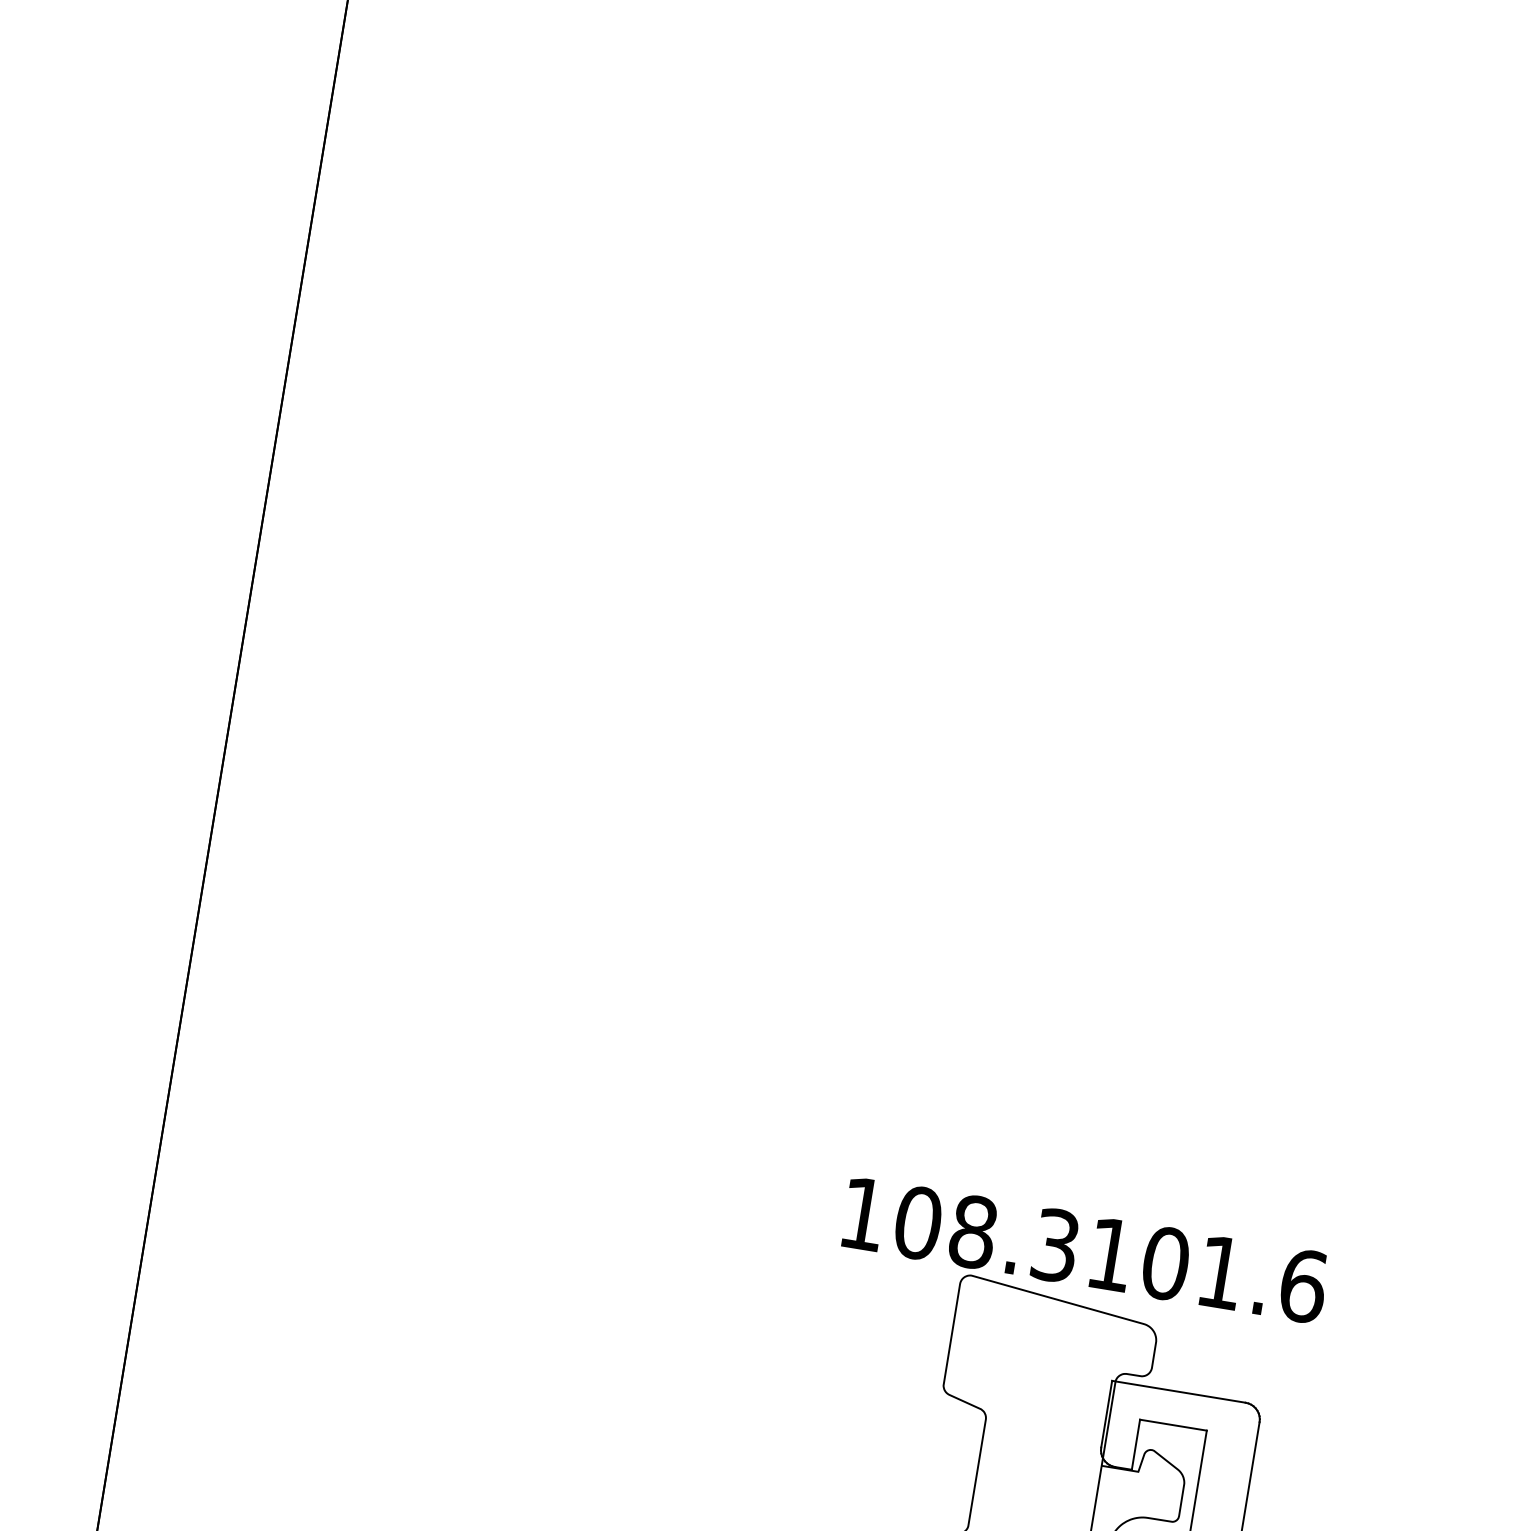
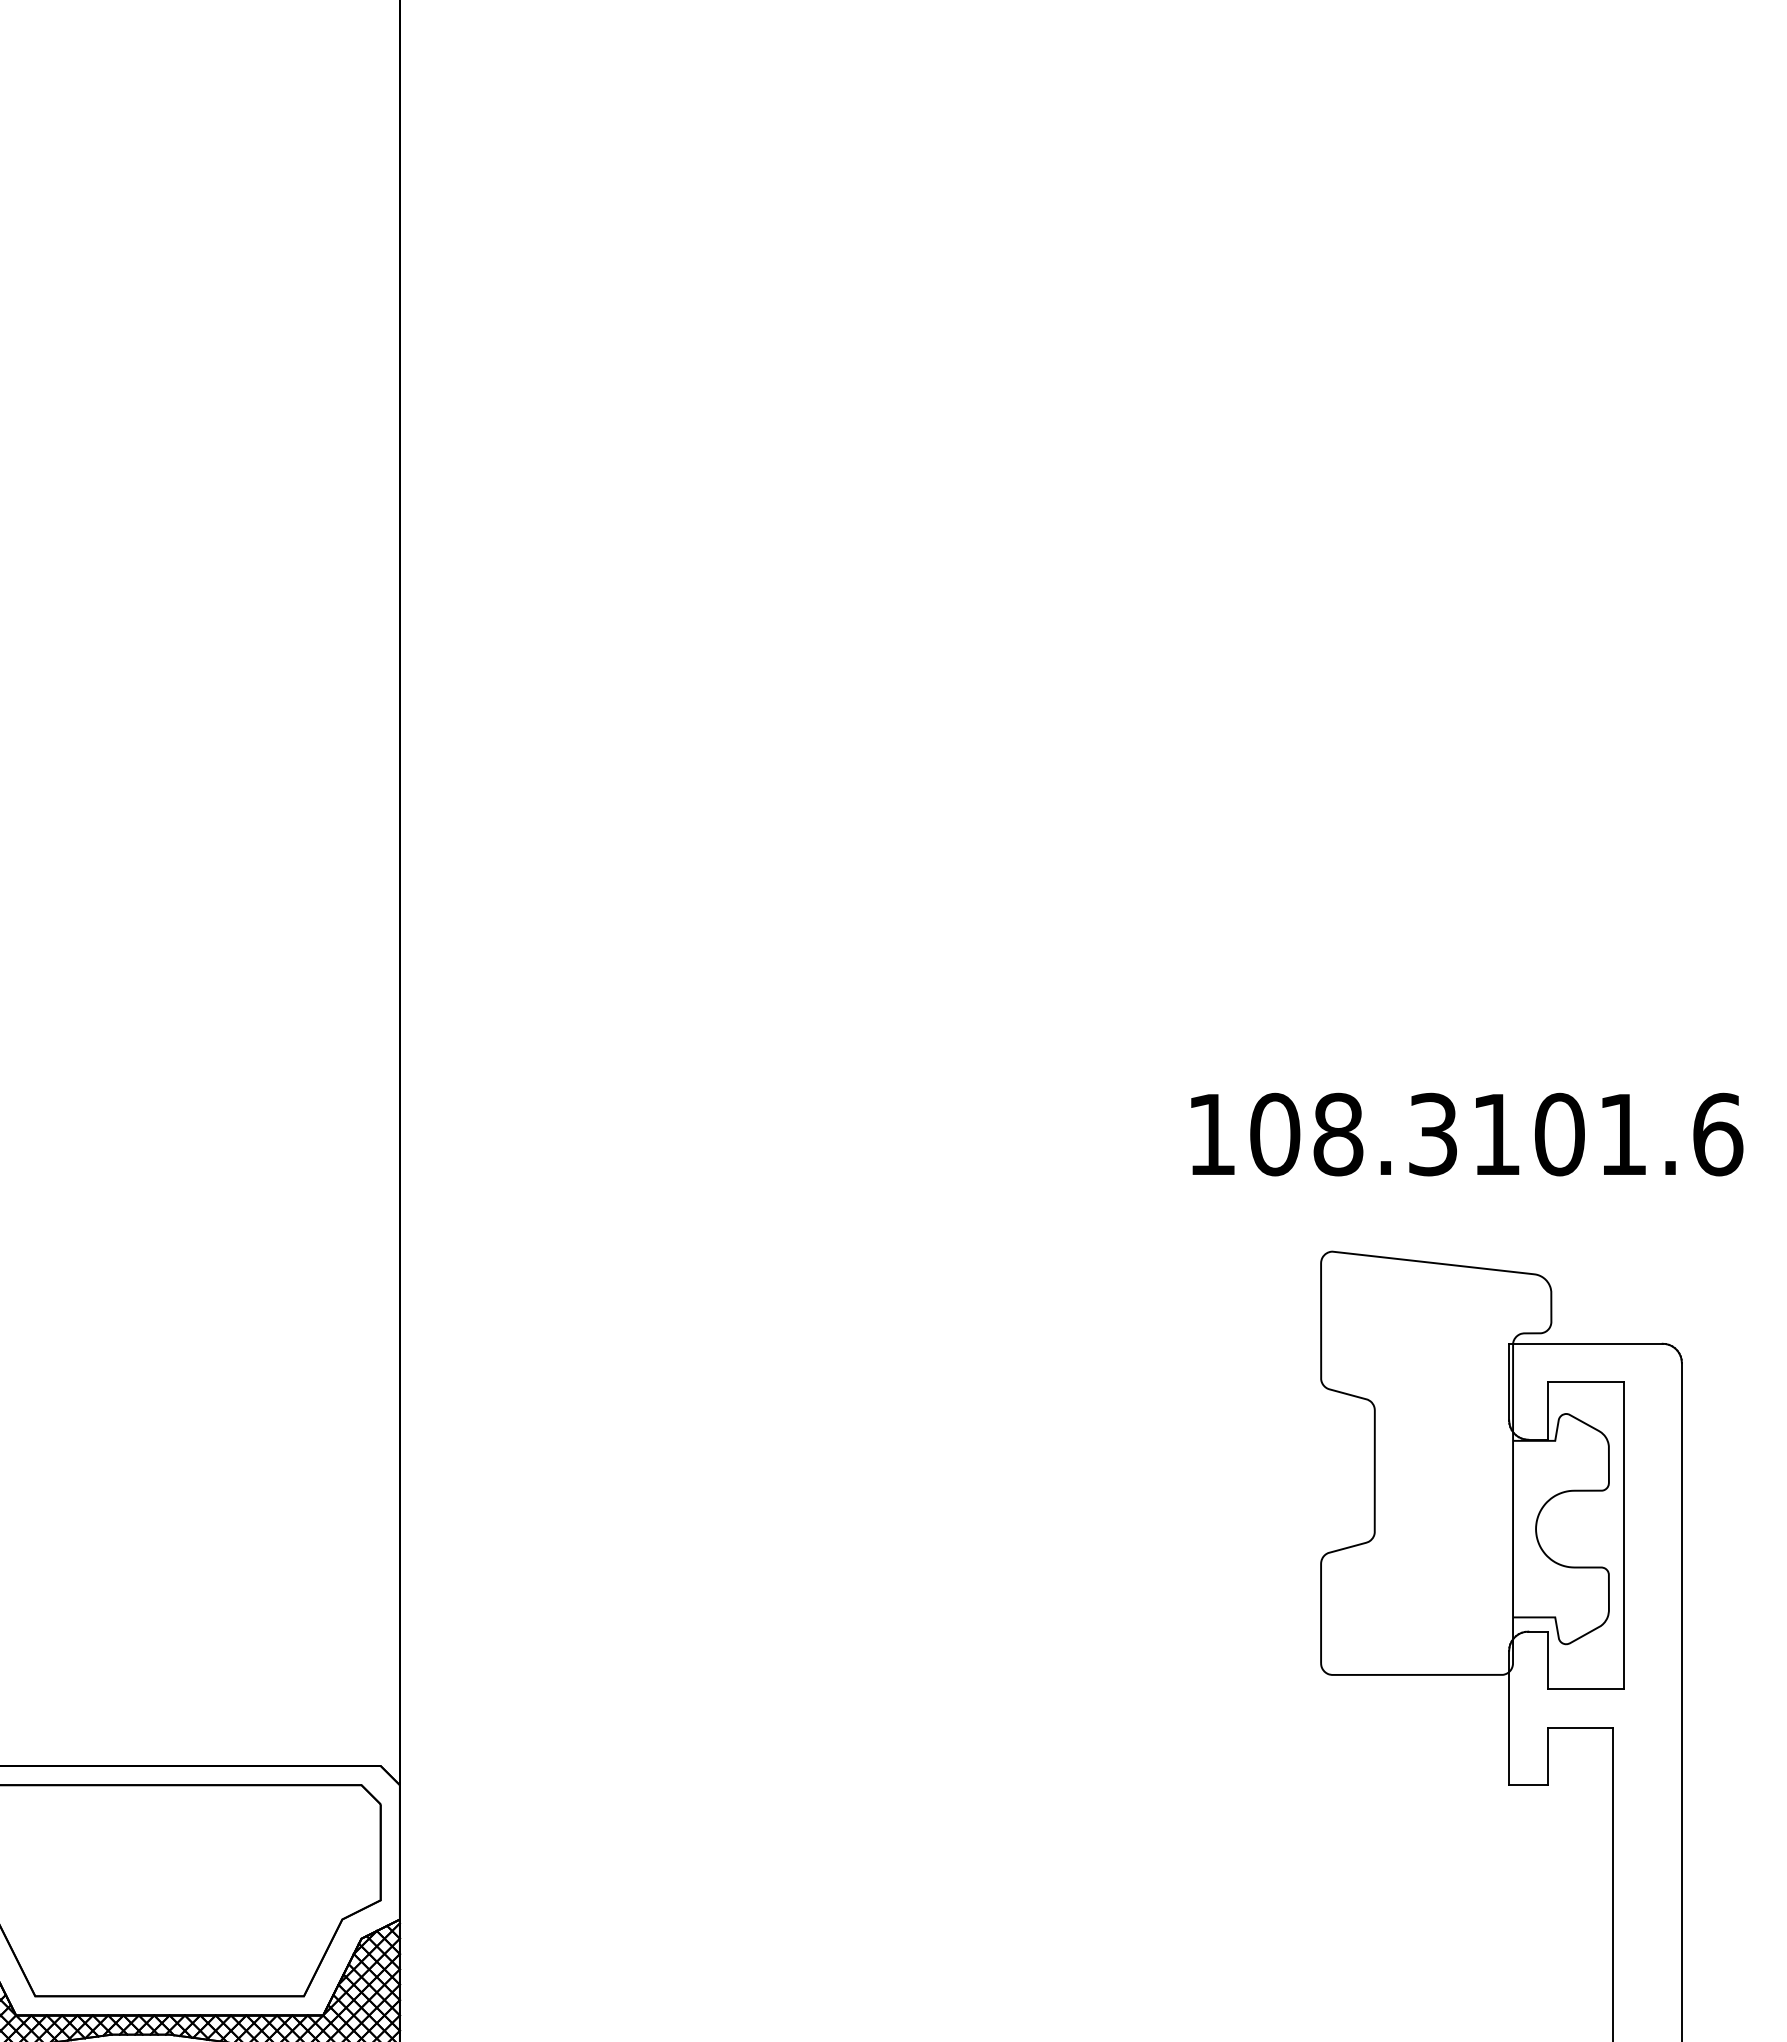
text: (1085, 1250) -> (1467, 1134), moved

